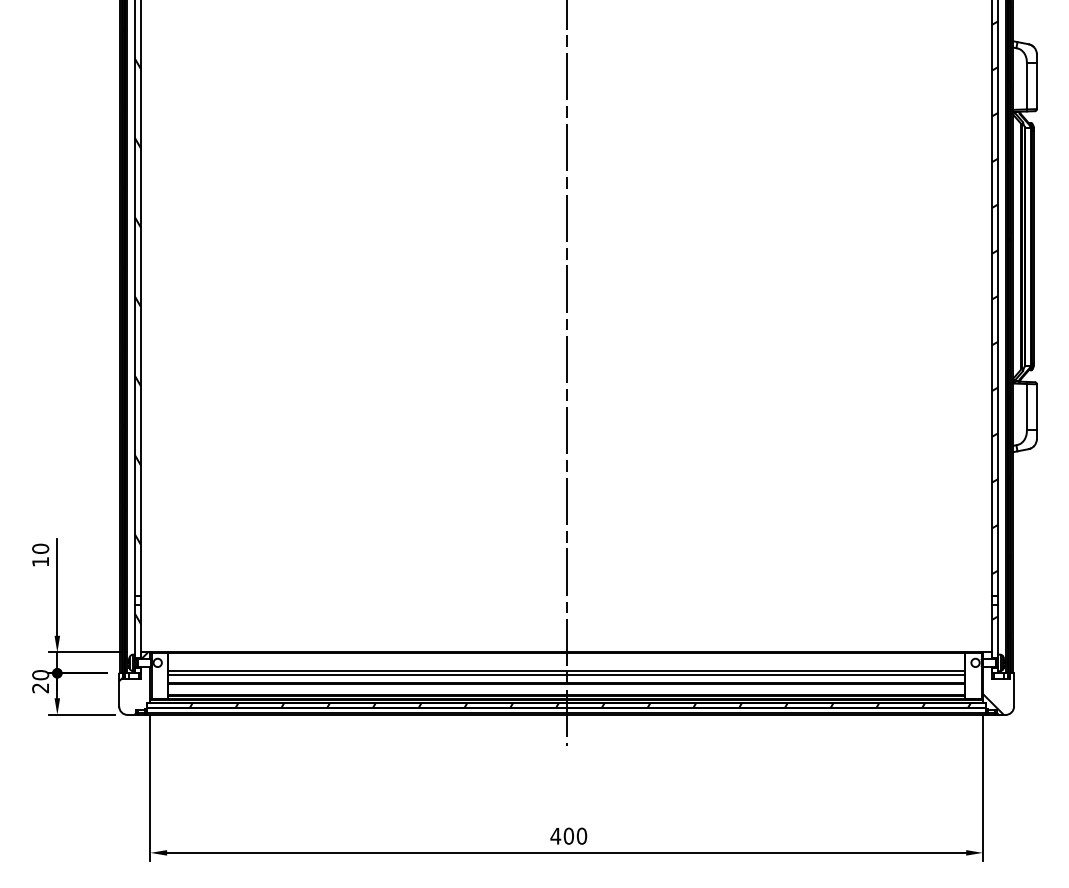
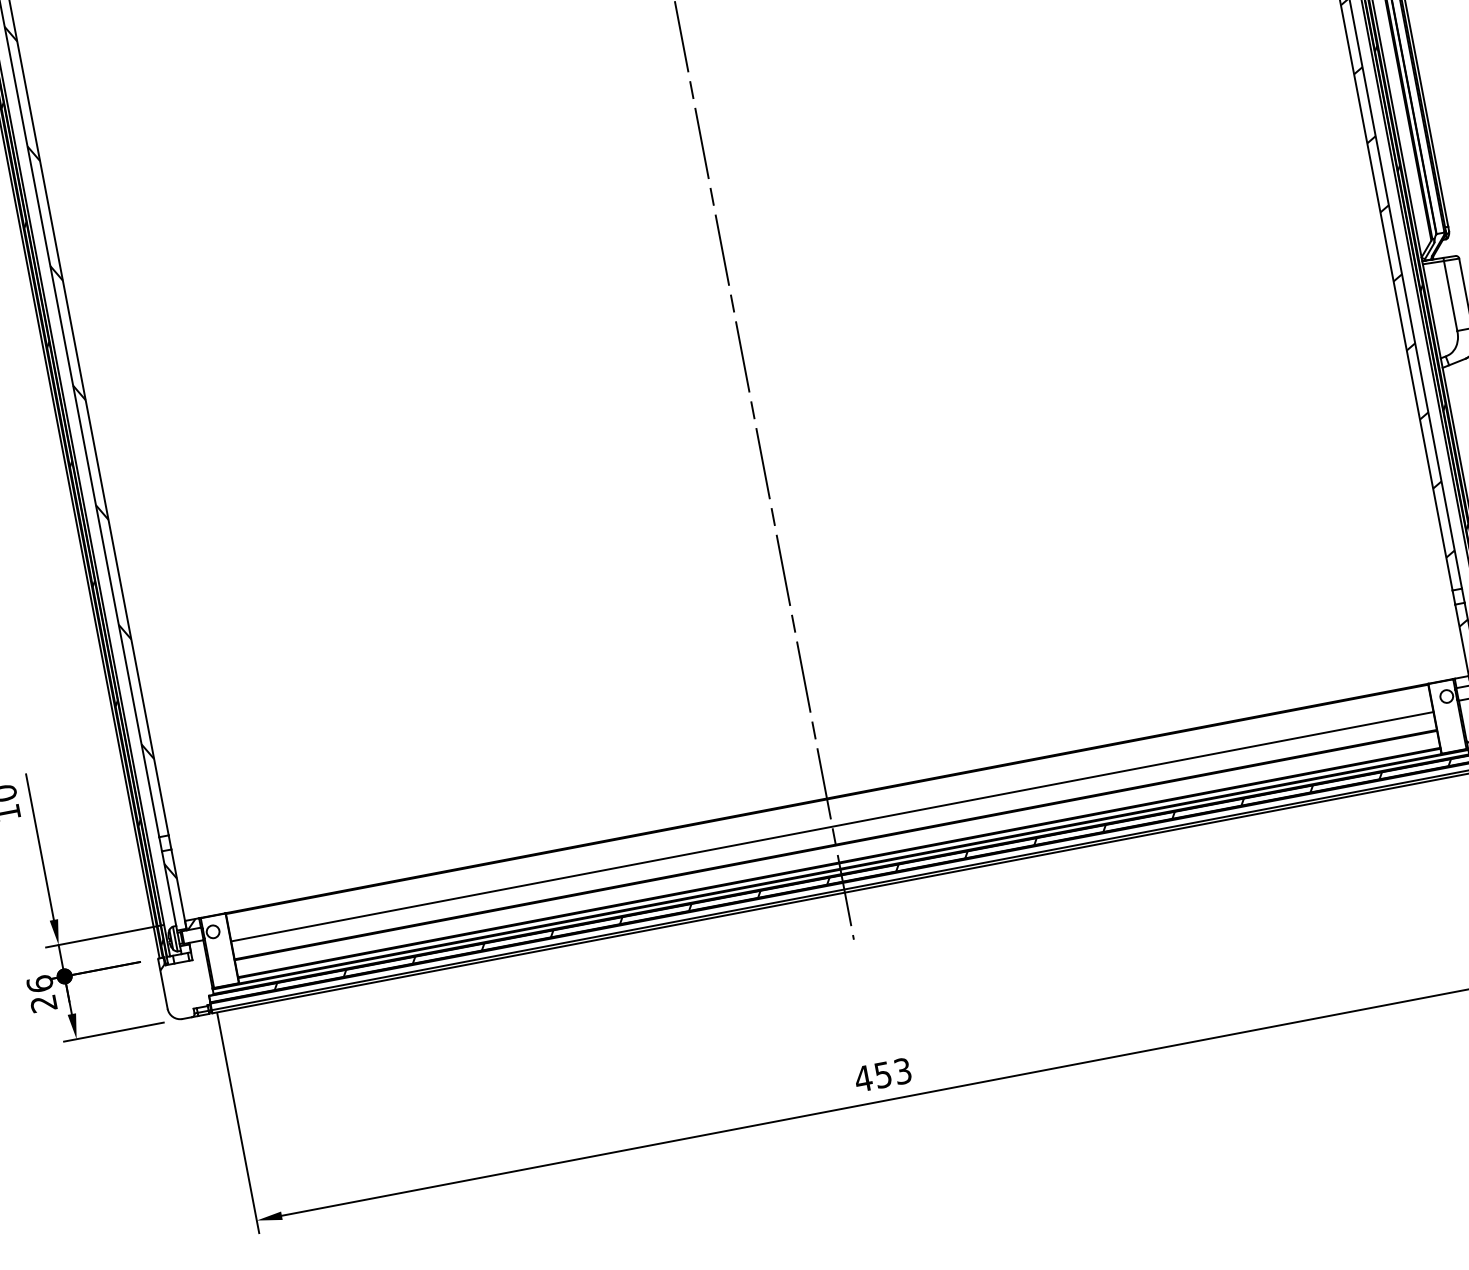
text: (40, 675) -> (39, 984), 20 -> 26
line: (566, 675) -> (833, 833), removed
text: (575, 835) -> (892, 1072), 400 -> 453

